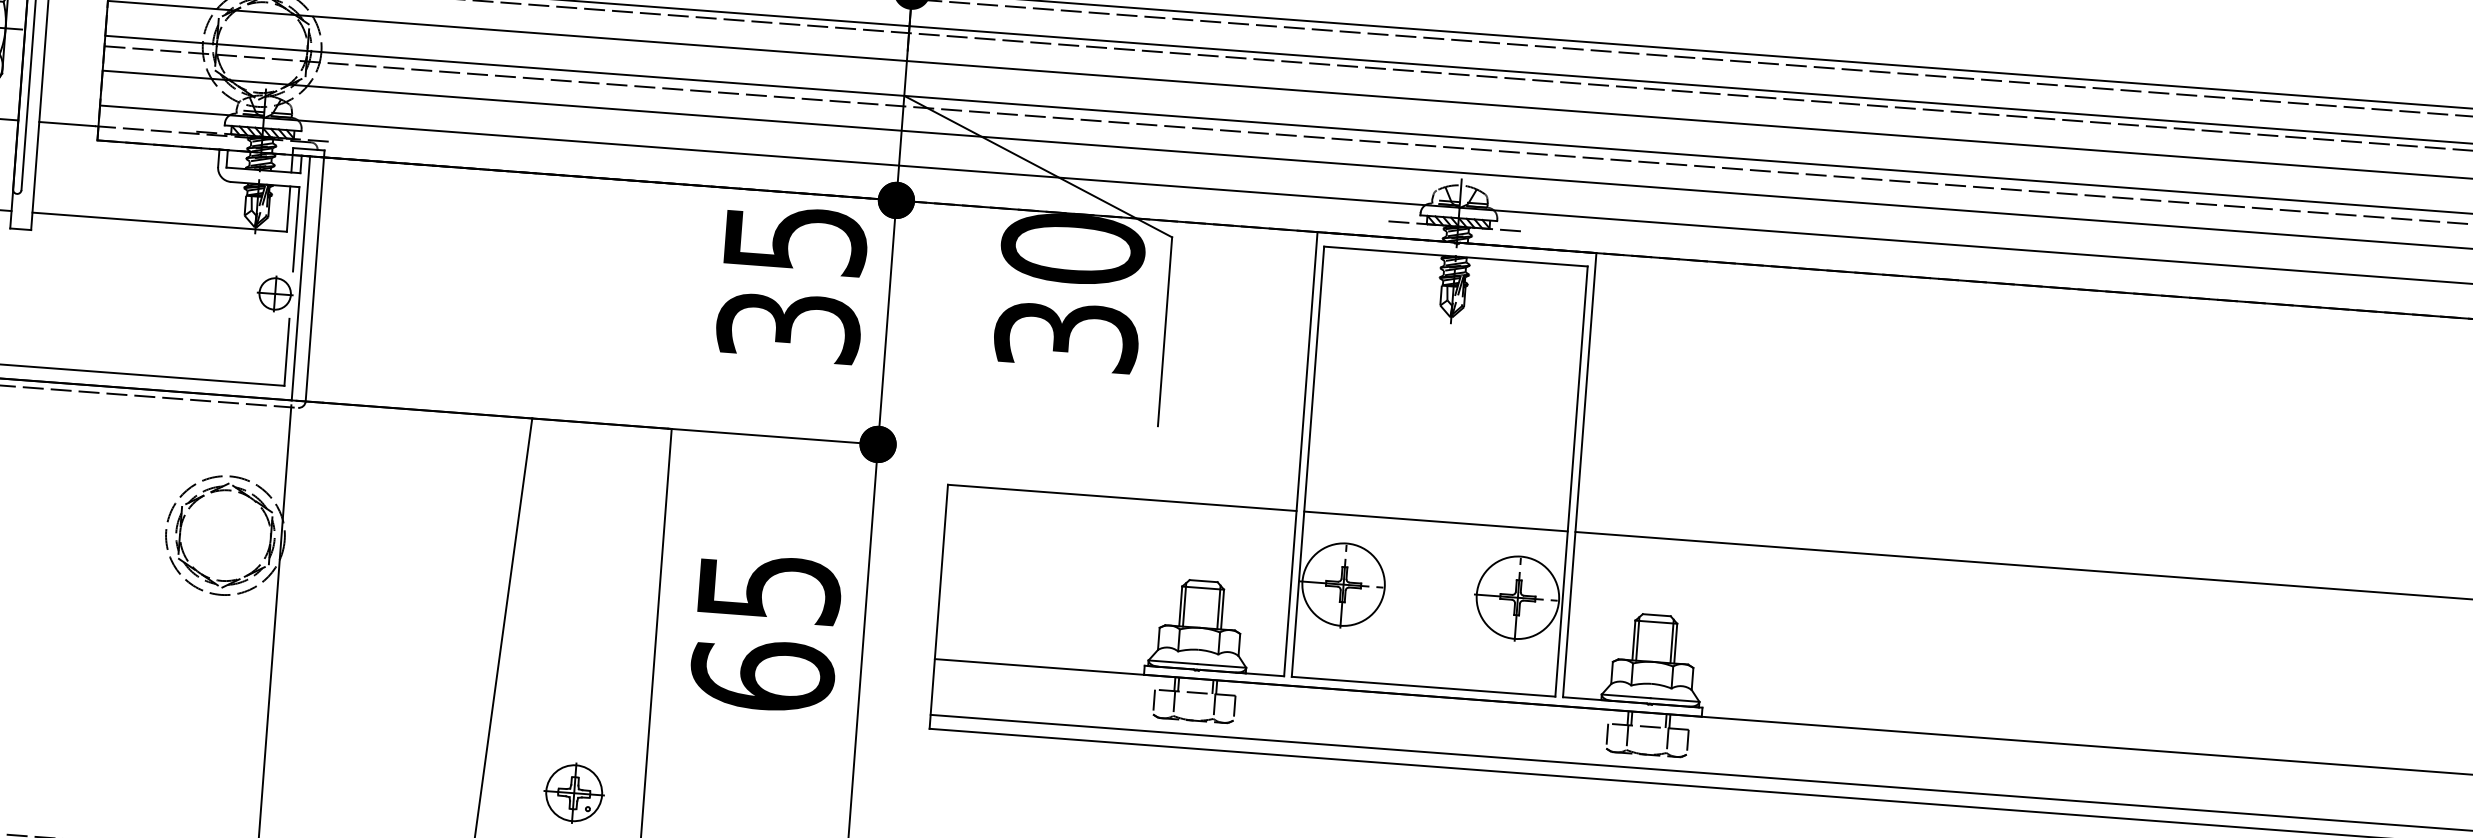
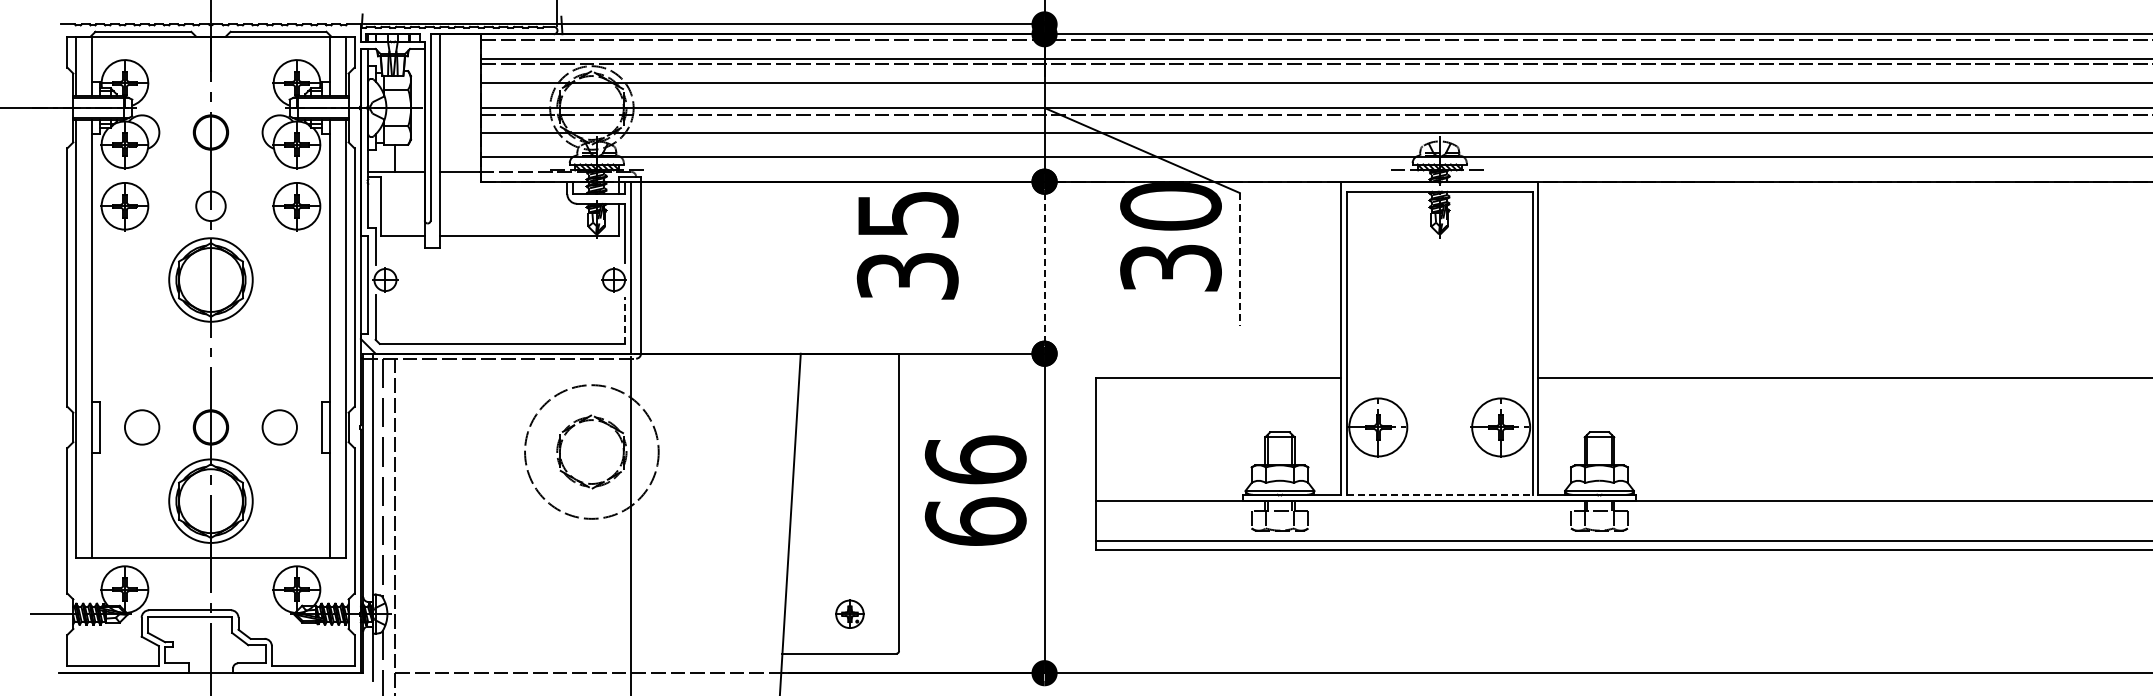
text: (791, 283) -> (907, 245), moved
line: (887, 322) -> (1044, 267), solid -> dashed
line: (1164, 331) -> (1239, 259), solid -> dashed
line: (287, 352) -> (625, 320), solid -> dashed
line: (1435, 521) -> (1439, 378), removed
circle: (224, 534) -> (591, 451), size x1.6
text: (768, 587) -> (975, 459), 65 -> 66
line: (1423, 686) -> (1439, 494), solid -> dashed
part: (573, 793) -> (849, 614), size x0.7

